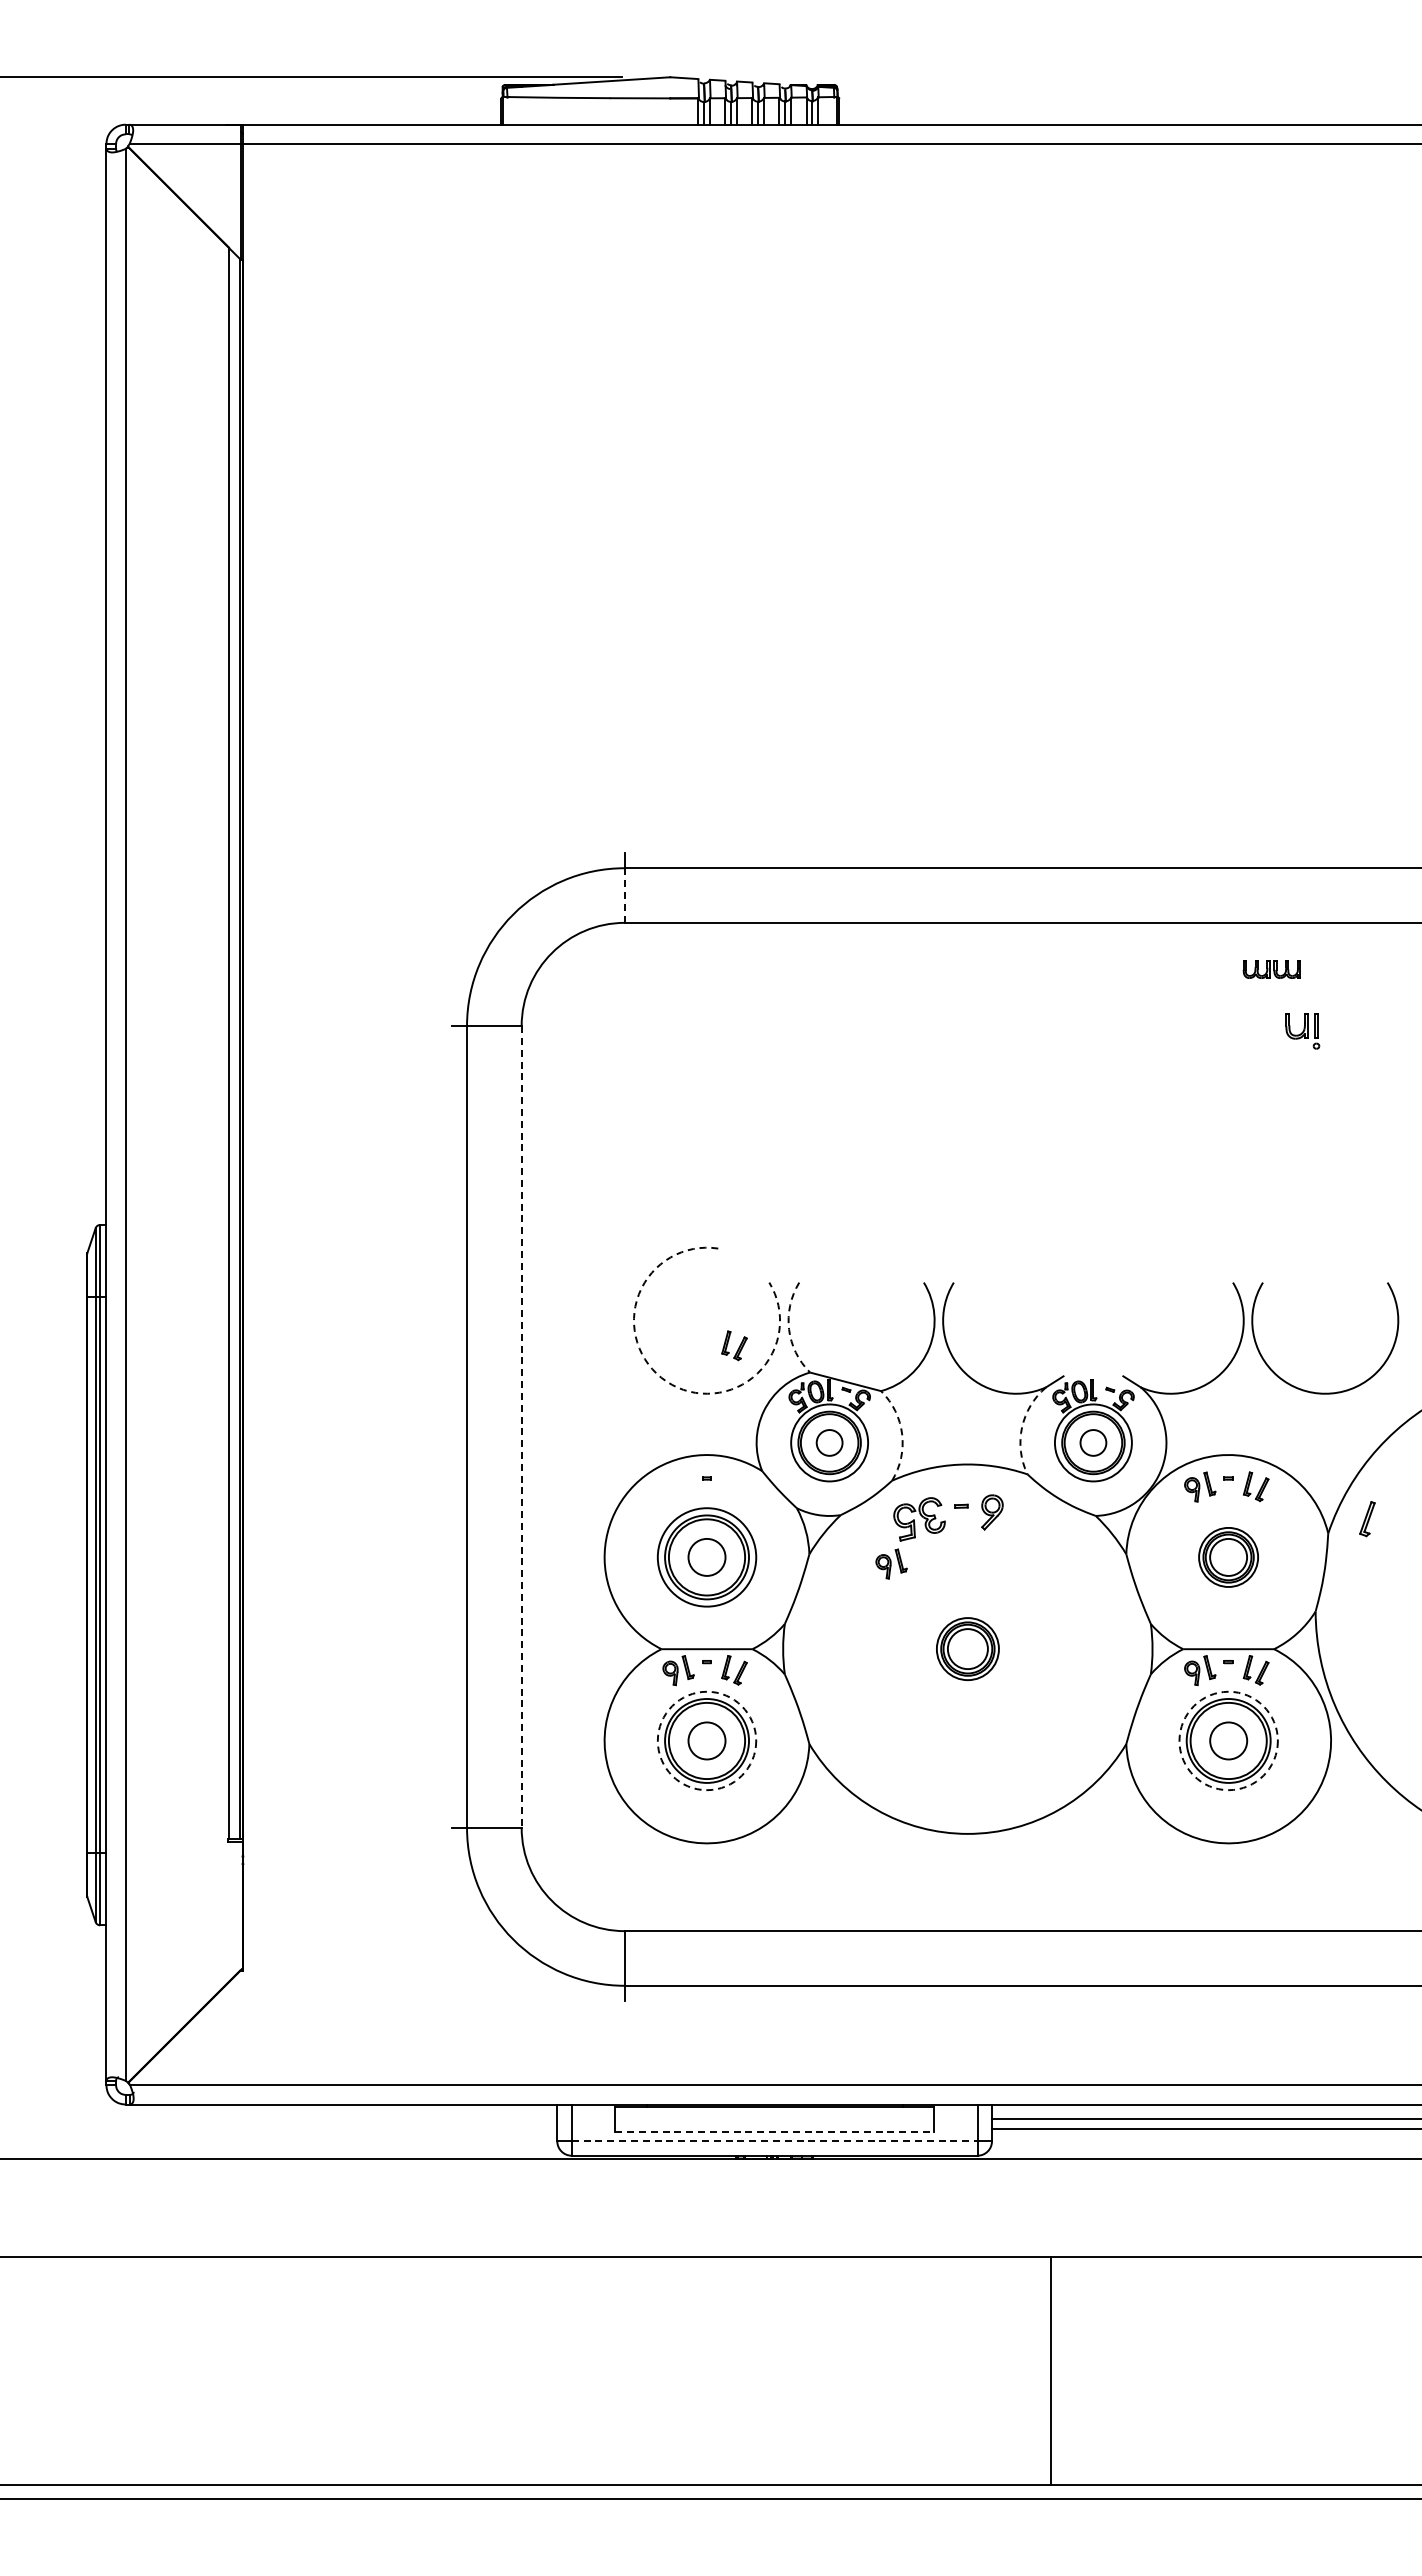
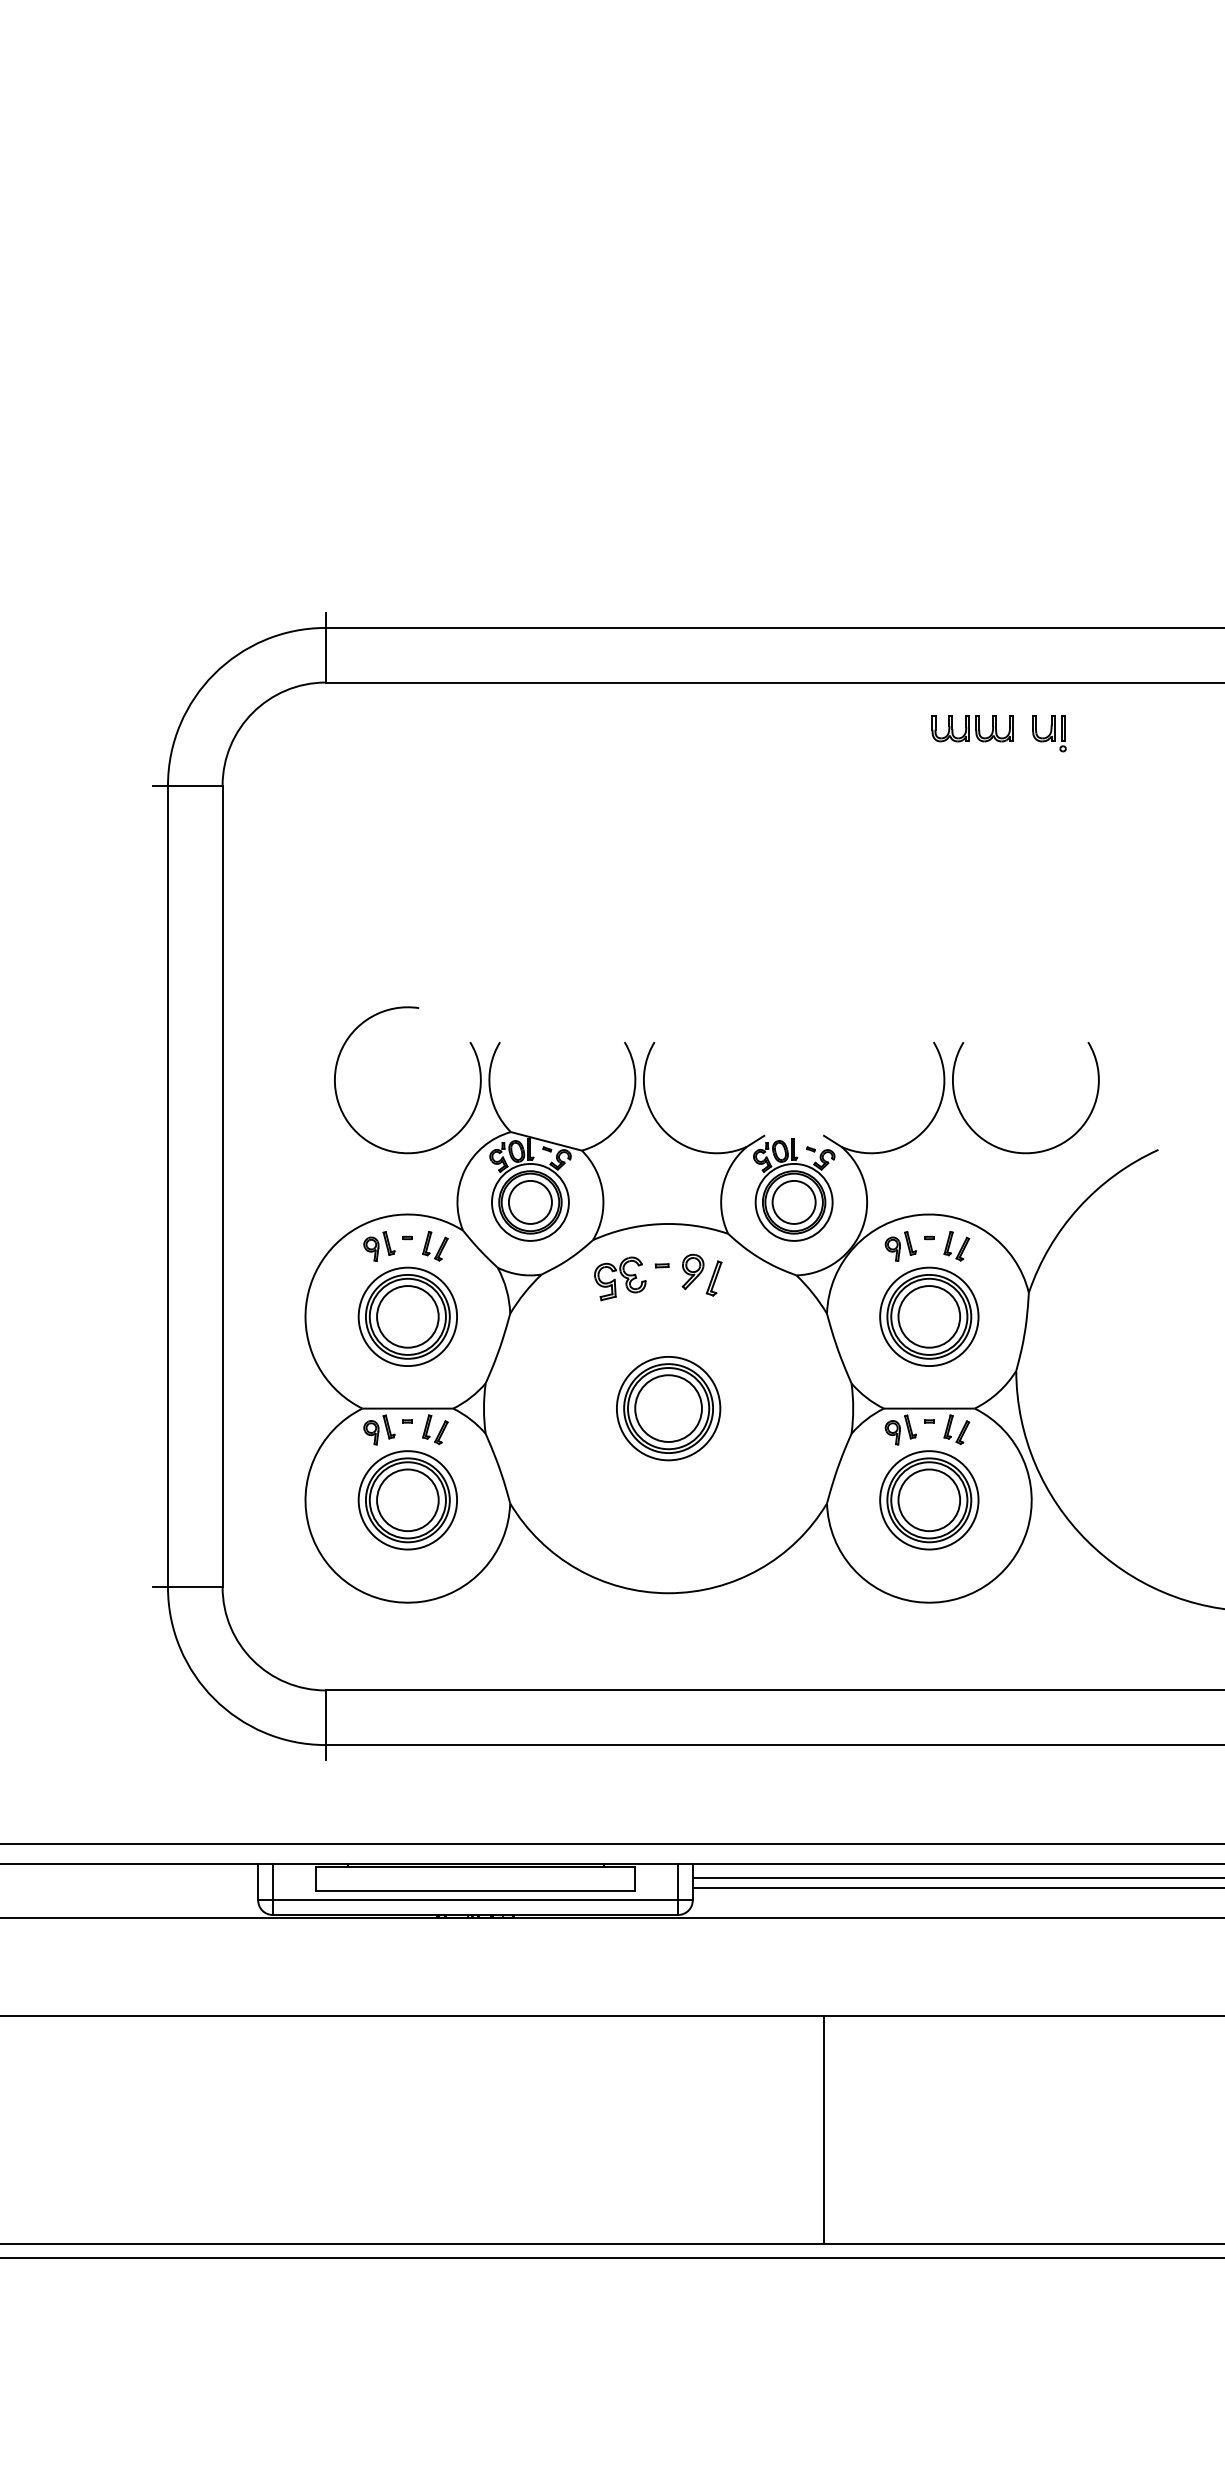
line: (624, 896) -> (325, 656), dashed -> solid
part: (1271, 969) -> (972, 729), size x1.43
part: (1302, 1031) -> (1049, 734), moved
arc: (789, 1329) -> (490, 1089), dashed -> solid
part: (734, 1345) -> (435, 1245), moved
arc: (666, 1381) -> (367, 1141), dashed -> solid
line: (521, 1427) -> (222, 1186), dashed -> solid
arc: (1022, 1427) -> (723, 1186), dashed -> solid
arc: (902, 1434) -> (603, 1193), dashed -> solid
circle: (829, 1442) -> (530, 1201), size x1.67
circle: (1092, 1442) -> (793, 1201), size x1.67
part: (1367, 1519) -> (714, 1278), moved
circle: (706, 1557) -> (407, 1316), size x1.67
part: (1228, 1557) -> (929, 1316), size x1.67
part: (891, 1563) -> (379, 1245), moved
part: (967, 1648) -> (668, 1407), size x1.67
circle: (706, 1740) -> (407, 1499), dashed -> solid
circle: (706, 1740) -> (407, 1499), size x1.67
circle: (1228, 1740) -> (929, 1499), dashed -> solid
circle: (1228, 1740) -> (929, 1499), size x1.67
line: (775, 2131) -> (476, 1890), dashed -> solid
line: (774, 2141) -> (475, 1900), dashed -> solid
line: (1051, 2371) -> (824, 2130), moved

